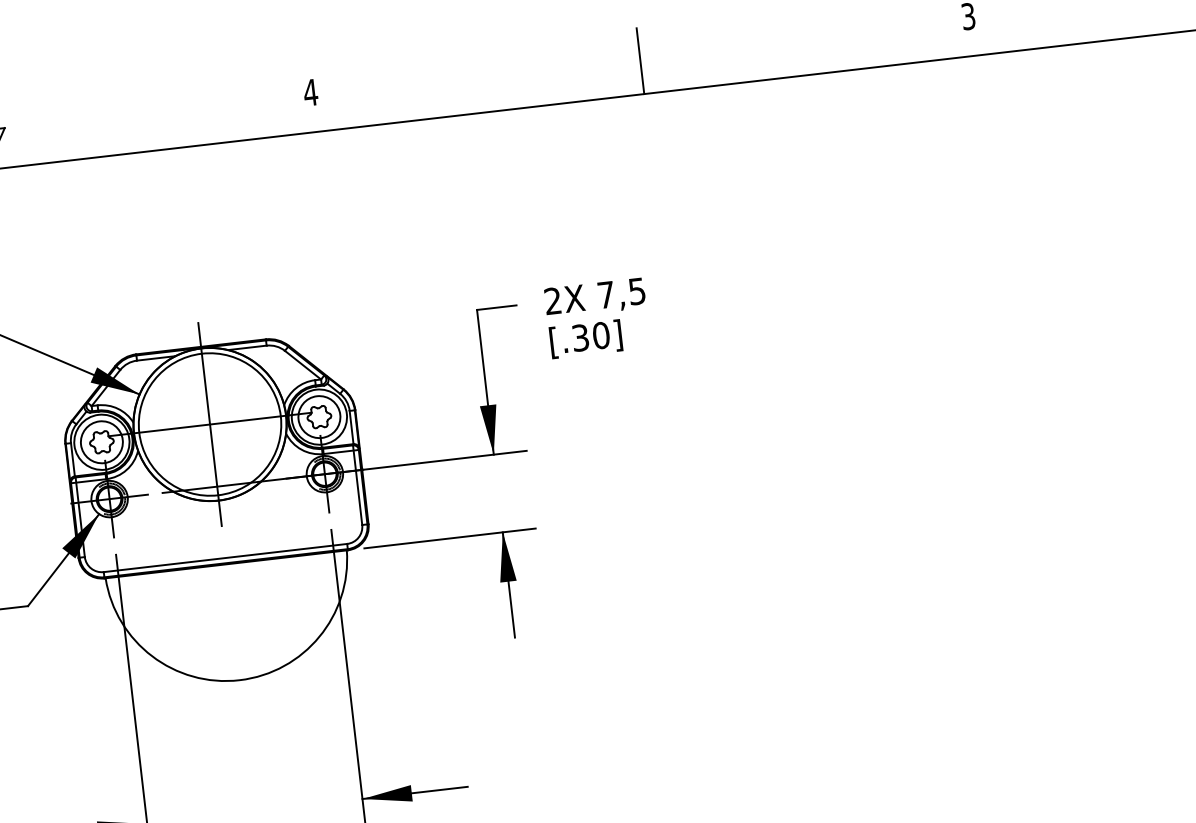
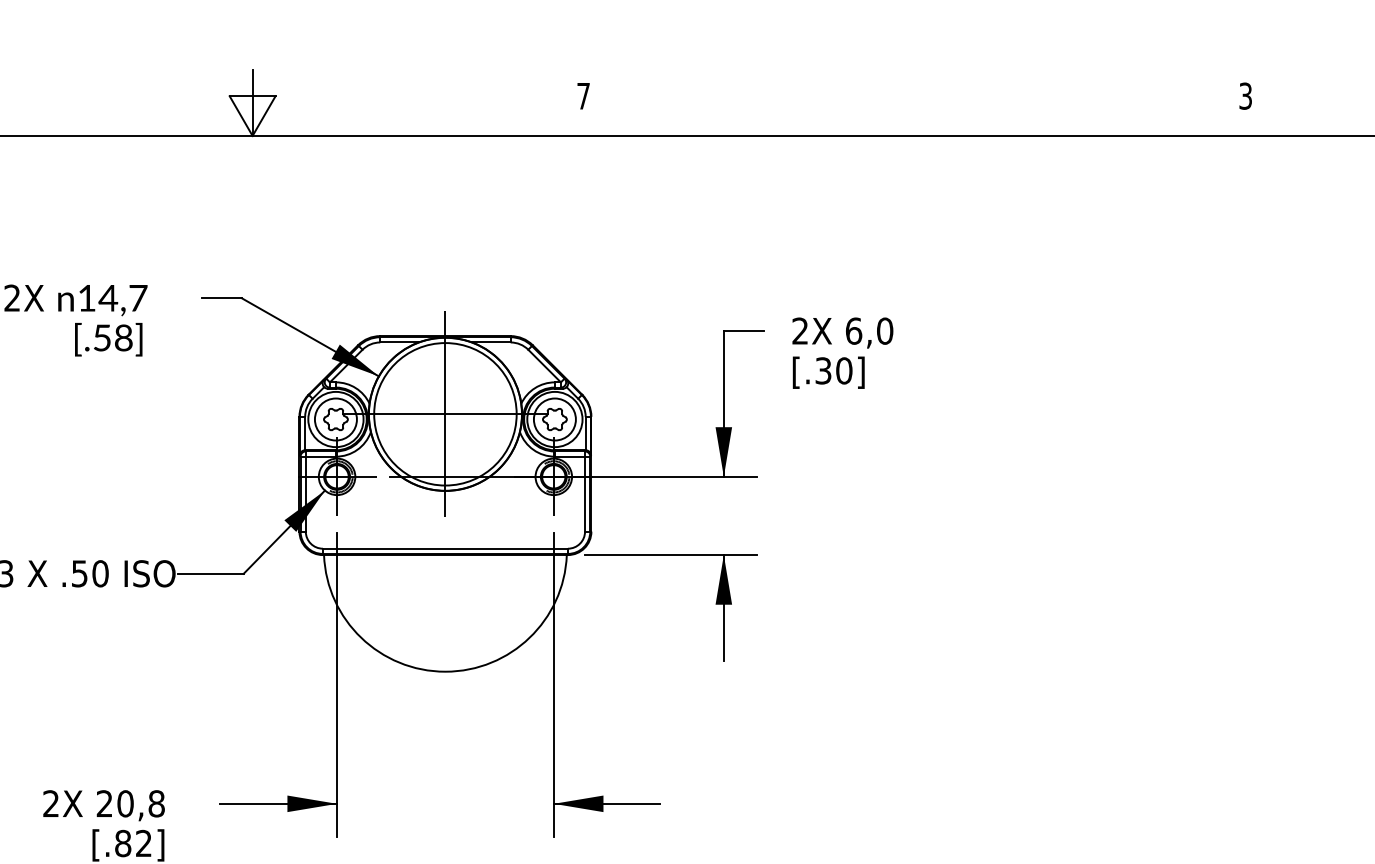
line: (640, 60) -> (914, 102), removed
text: (310, 92) -> (583, 96), 4 -> 7
text: (621, 292) -> (869, 330), 7,5 -> 6,0

